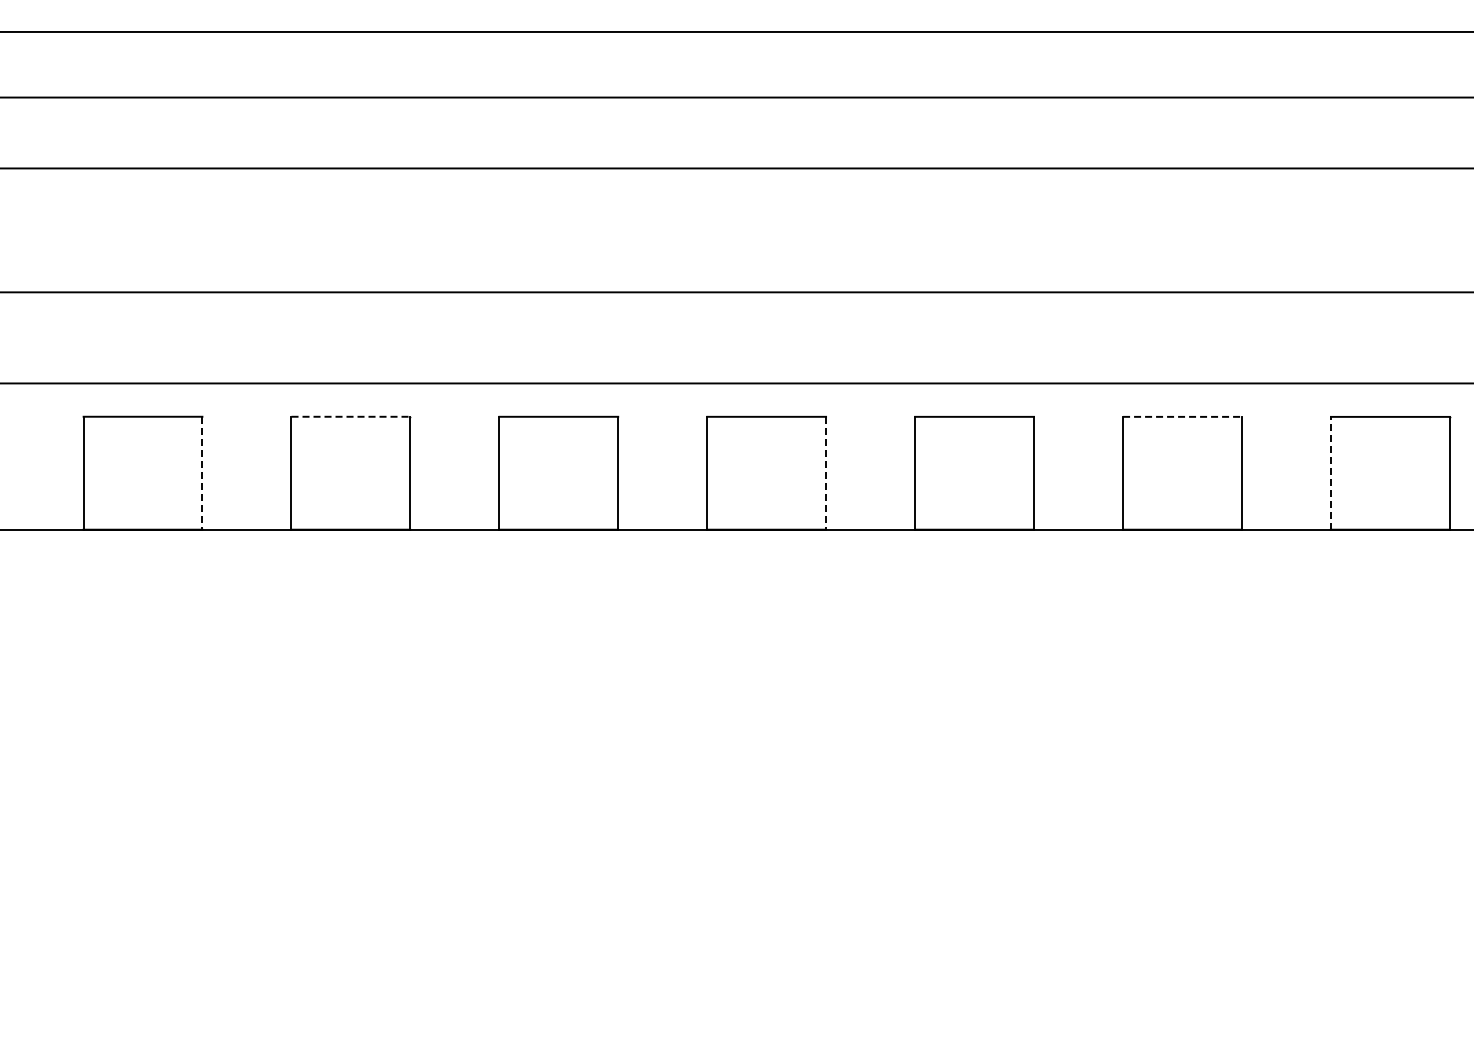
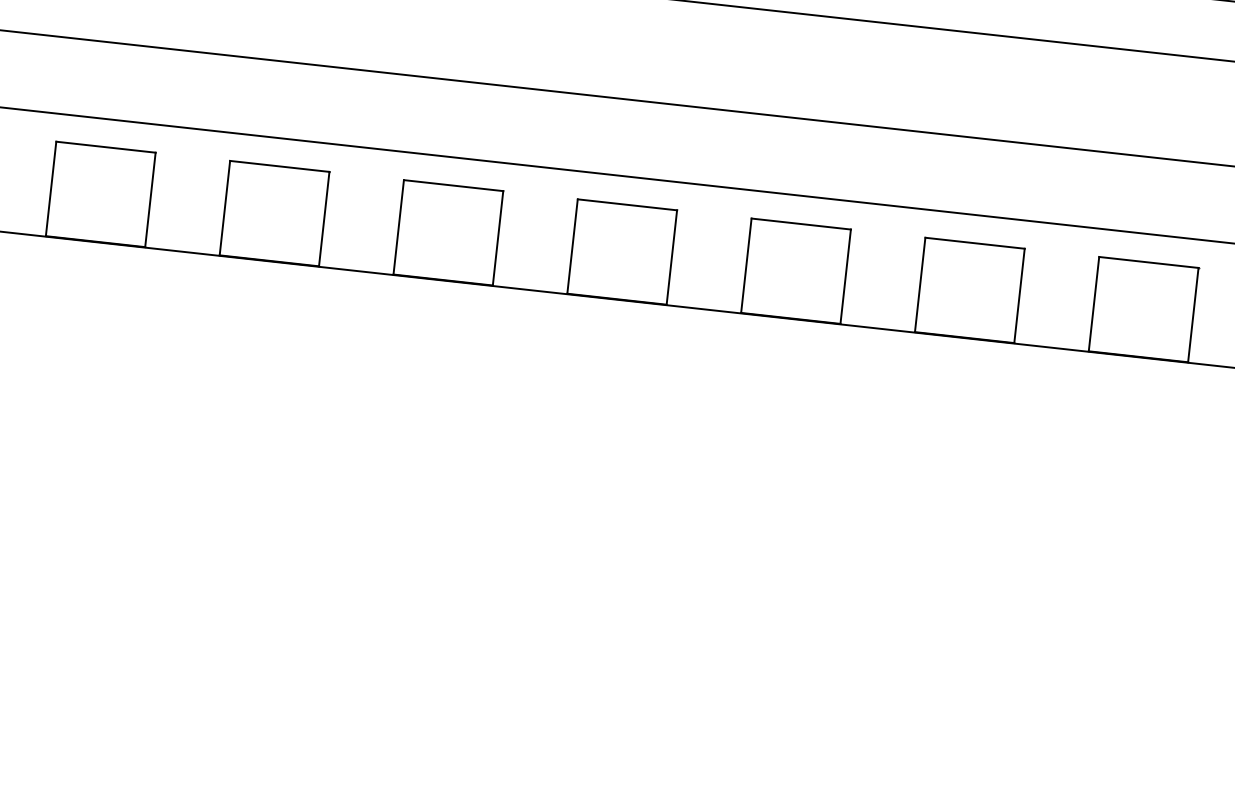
line: (351, 416) -> (280, 166), dashed -> solid
line: (1182, 416) -> (975, 242), dashed -> solid
line: (1330, 472) -> (1093, 303), dashed -> solid
line: (202, 473) -> (150, 200), dashed -> solid
line: (825, 473) -> (671, 257), dashed -> solid

